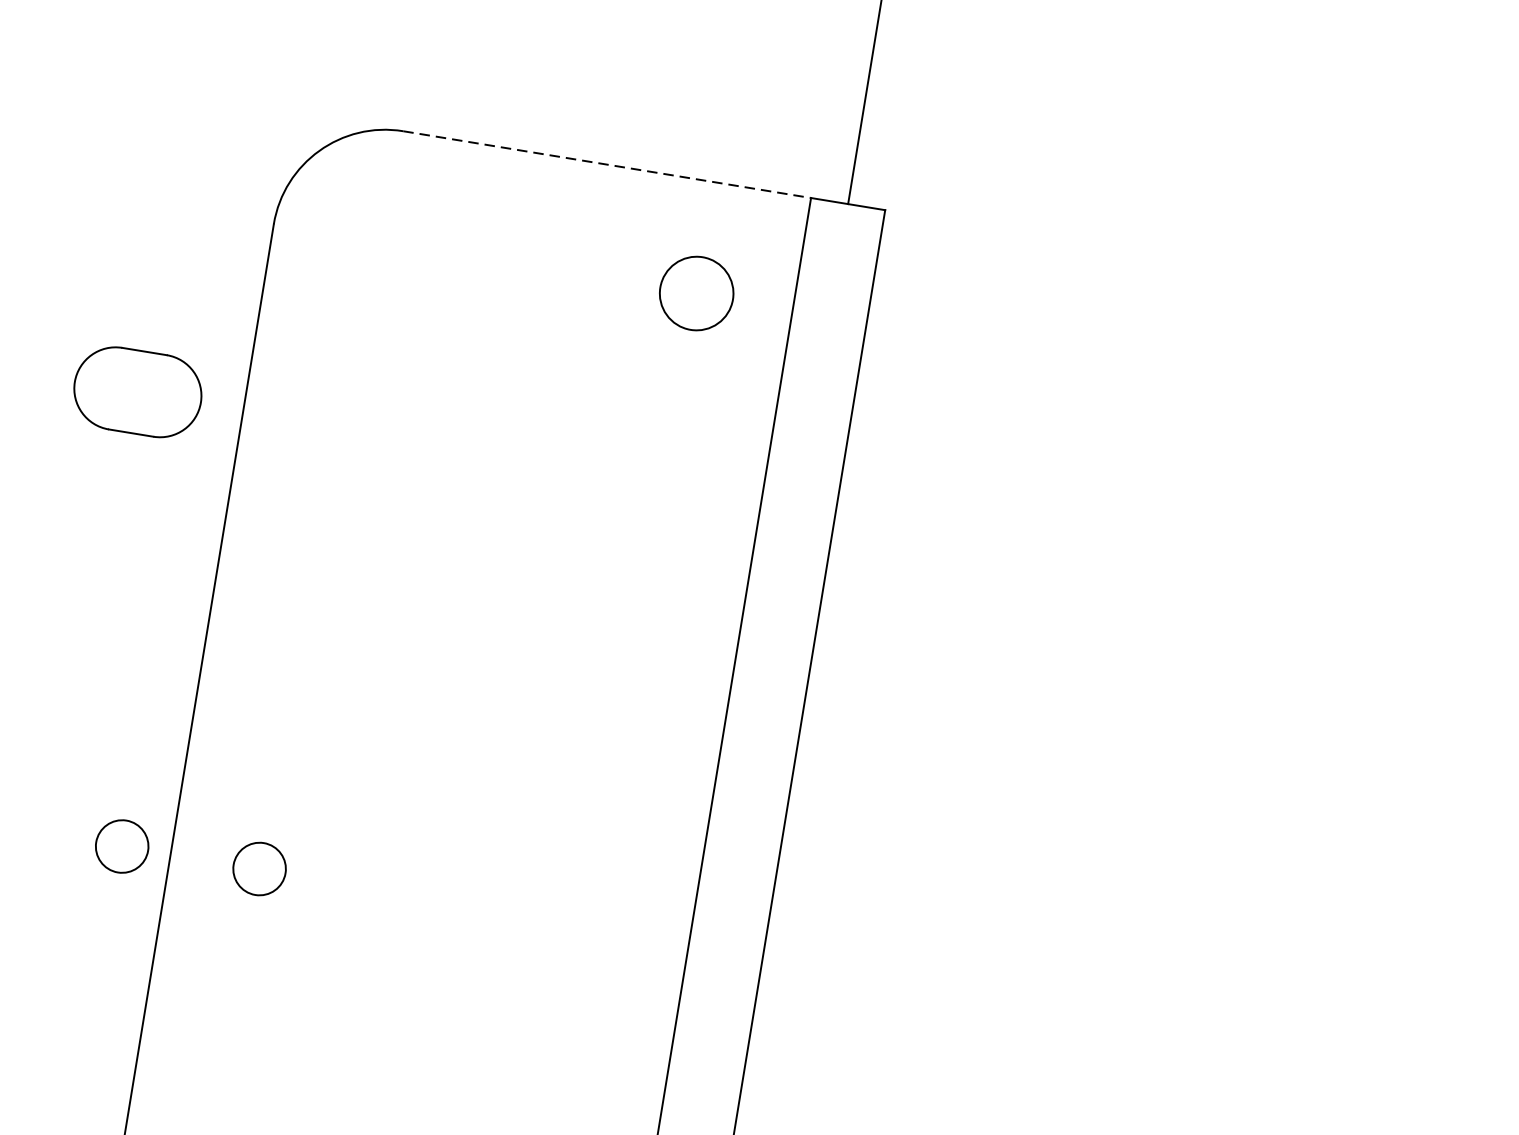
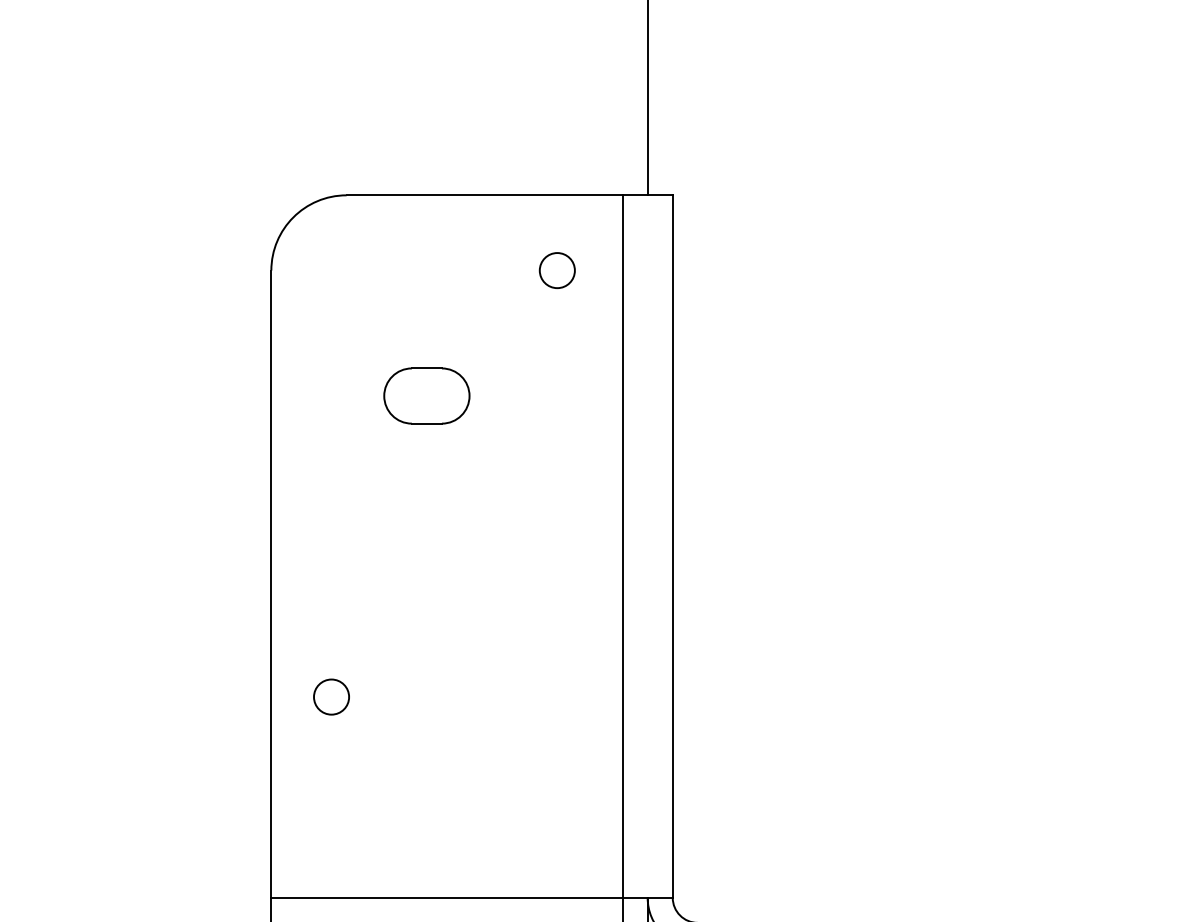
line: (606, 164) -> (484, 195), dashed -> solid
circle: (695, 293) -> (556, 270), size x0.71
part: (137, 391) -> (426, 395), moved
circle: (122, 845) -> (238, 696), removed

